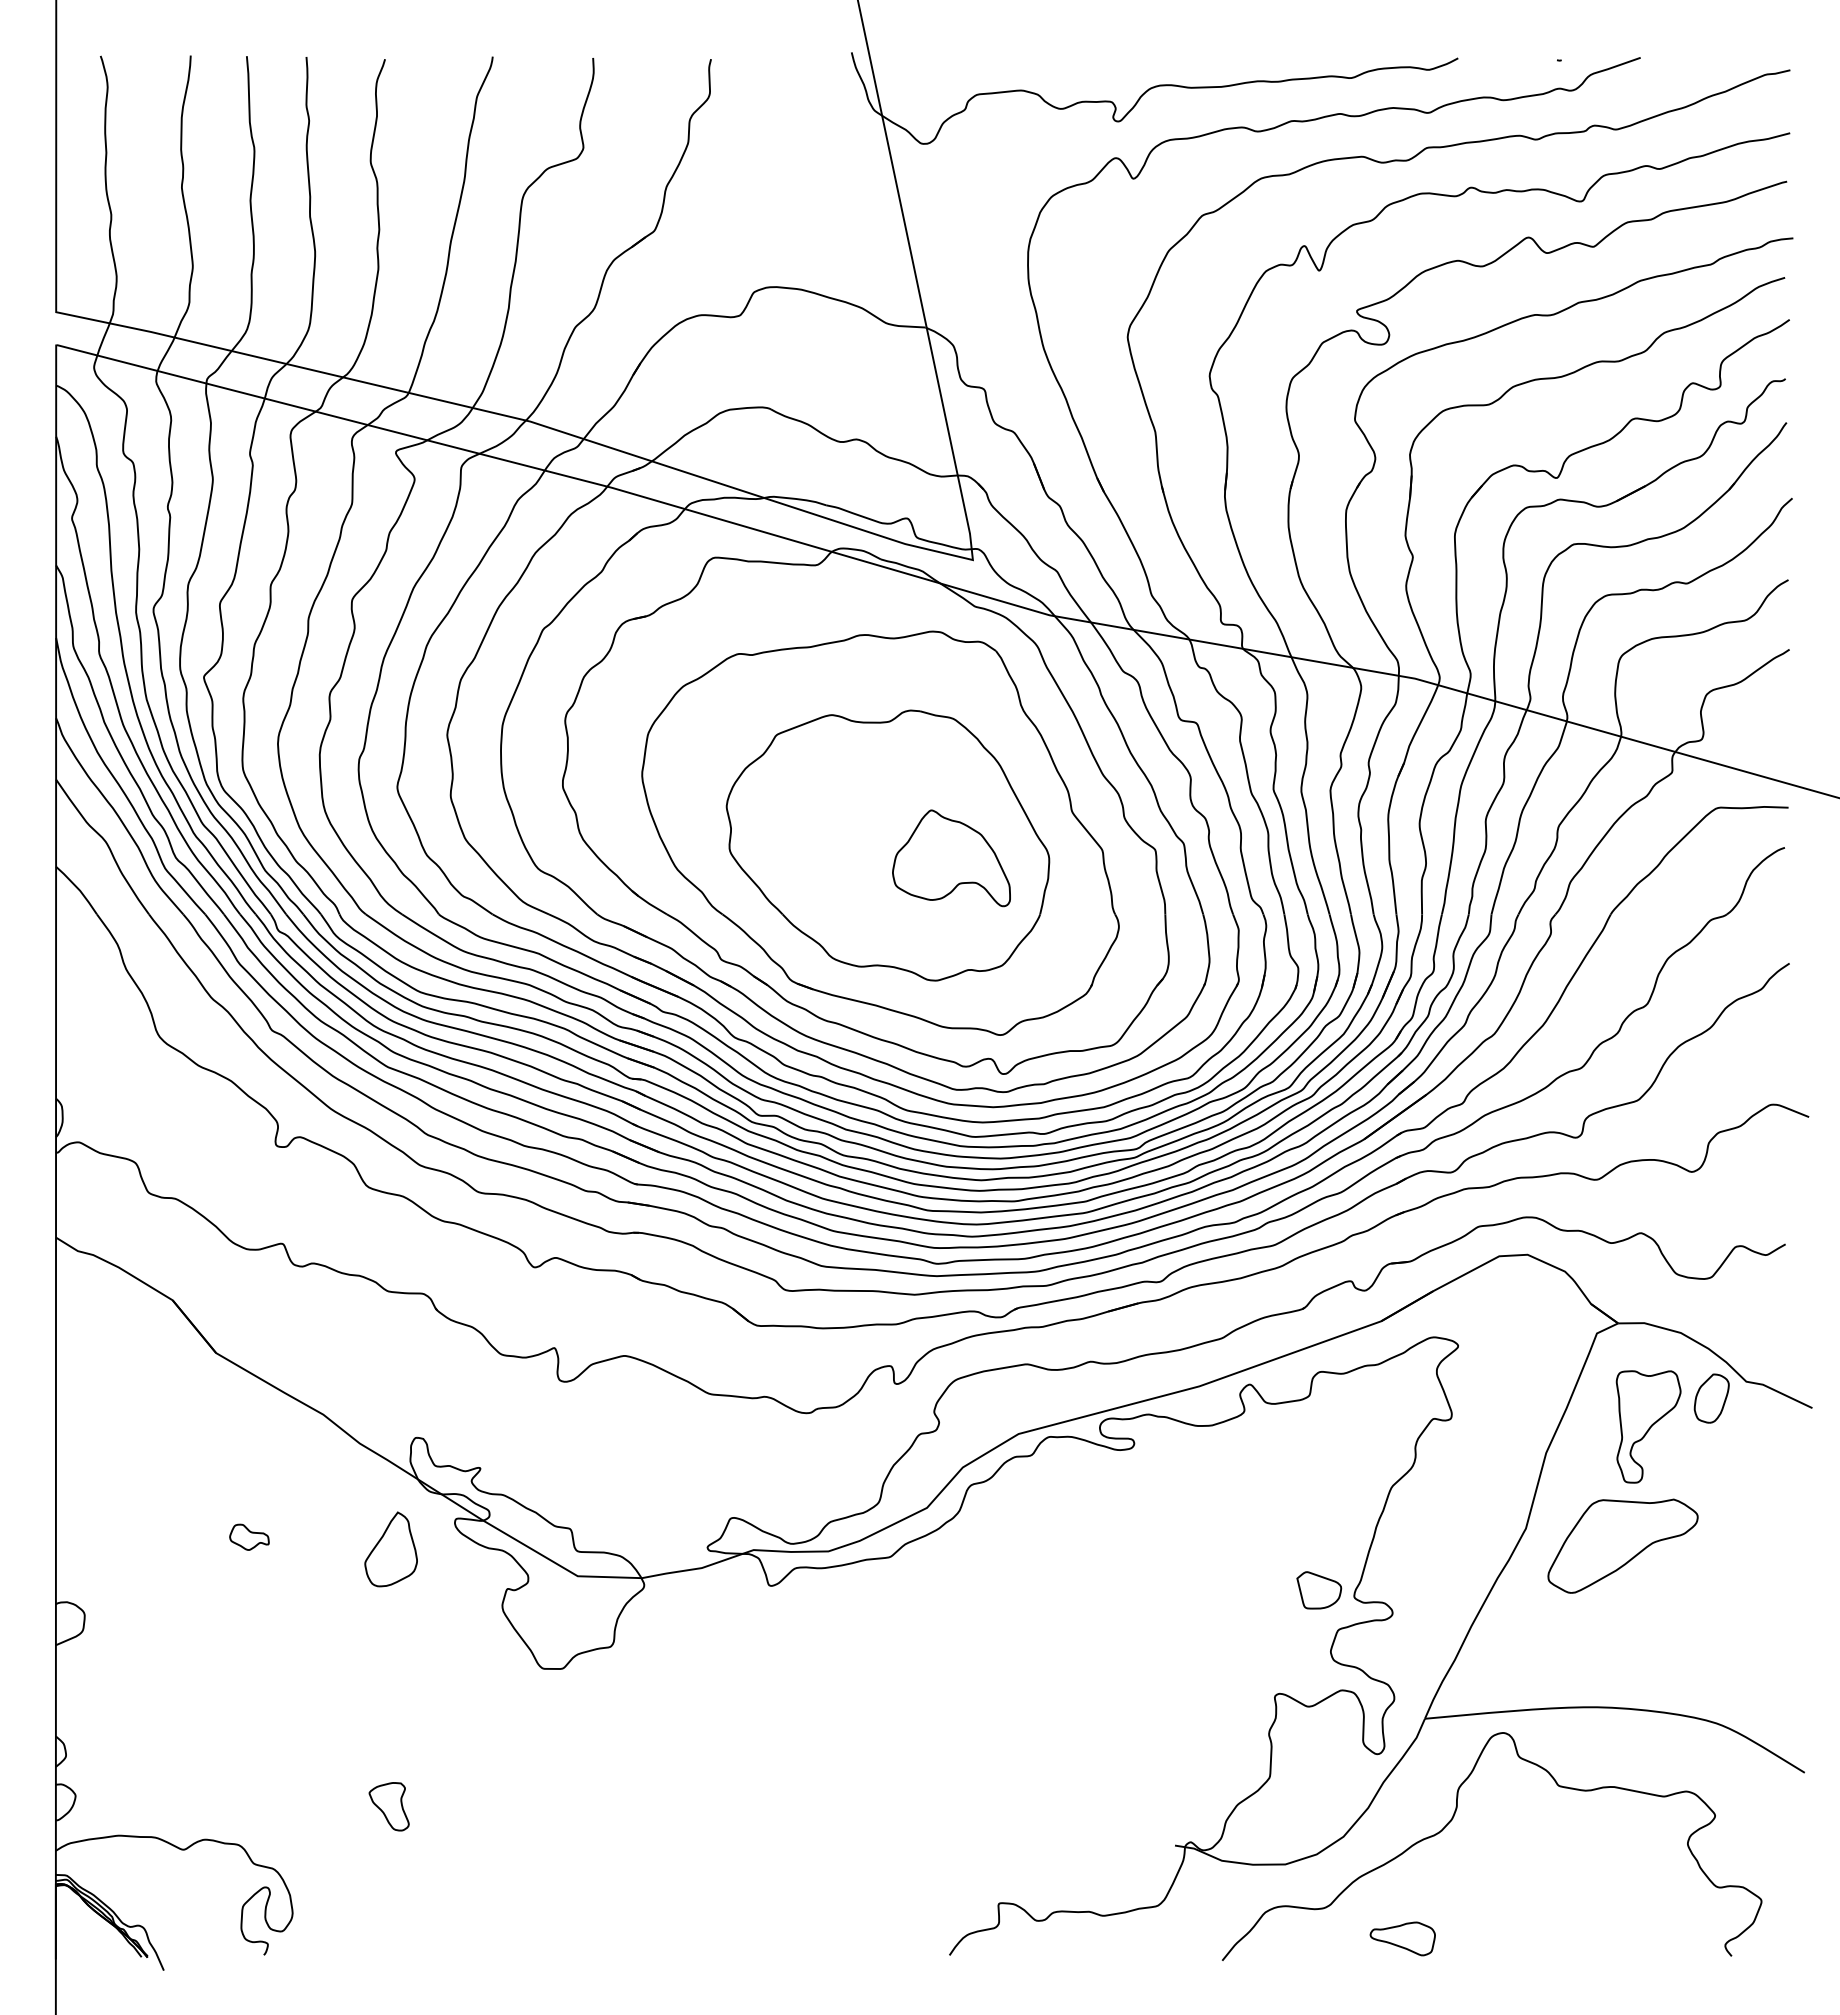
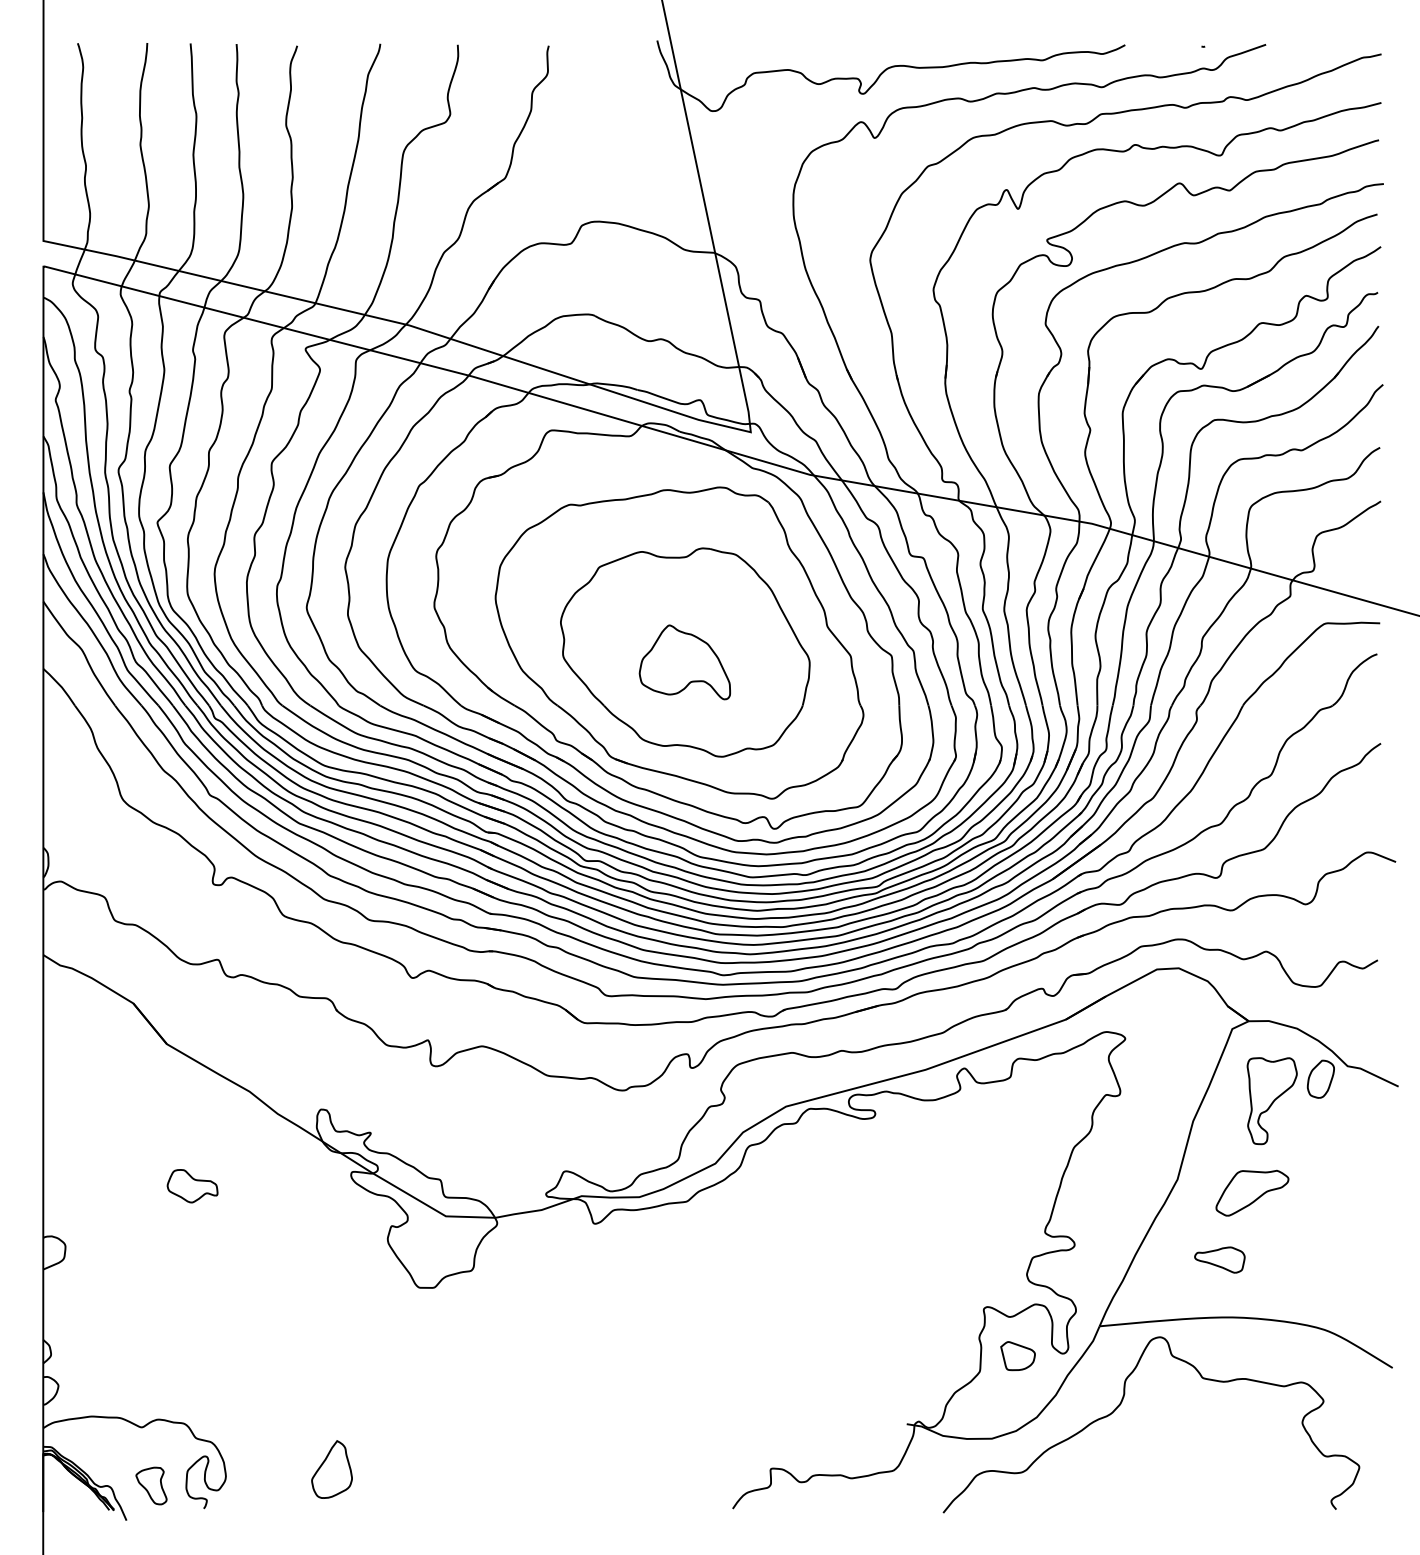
part: (951, 858) -> (684, 662), moved
part: (249, 1537) -> (192, 1186), size x1.67
part: (1622, 1546) -> (1252, 1193), size x0.62
part: (390, 1549) -> (331, 1469), moved
part: (1319, 1590) -> (1018, 1356), moved
part: (388, 1806) -> (150, 1485), moved
part: (1402, 1938) -> (1219, 1259), moved

